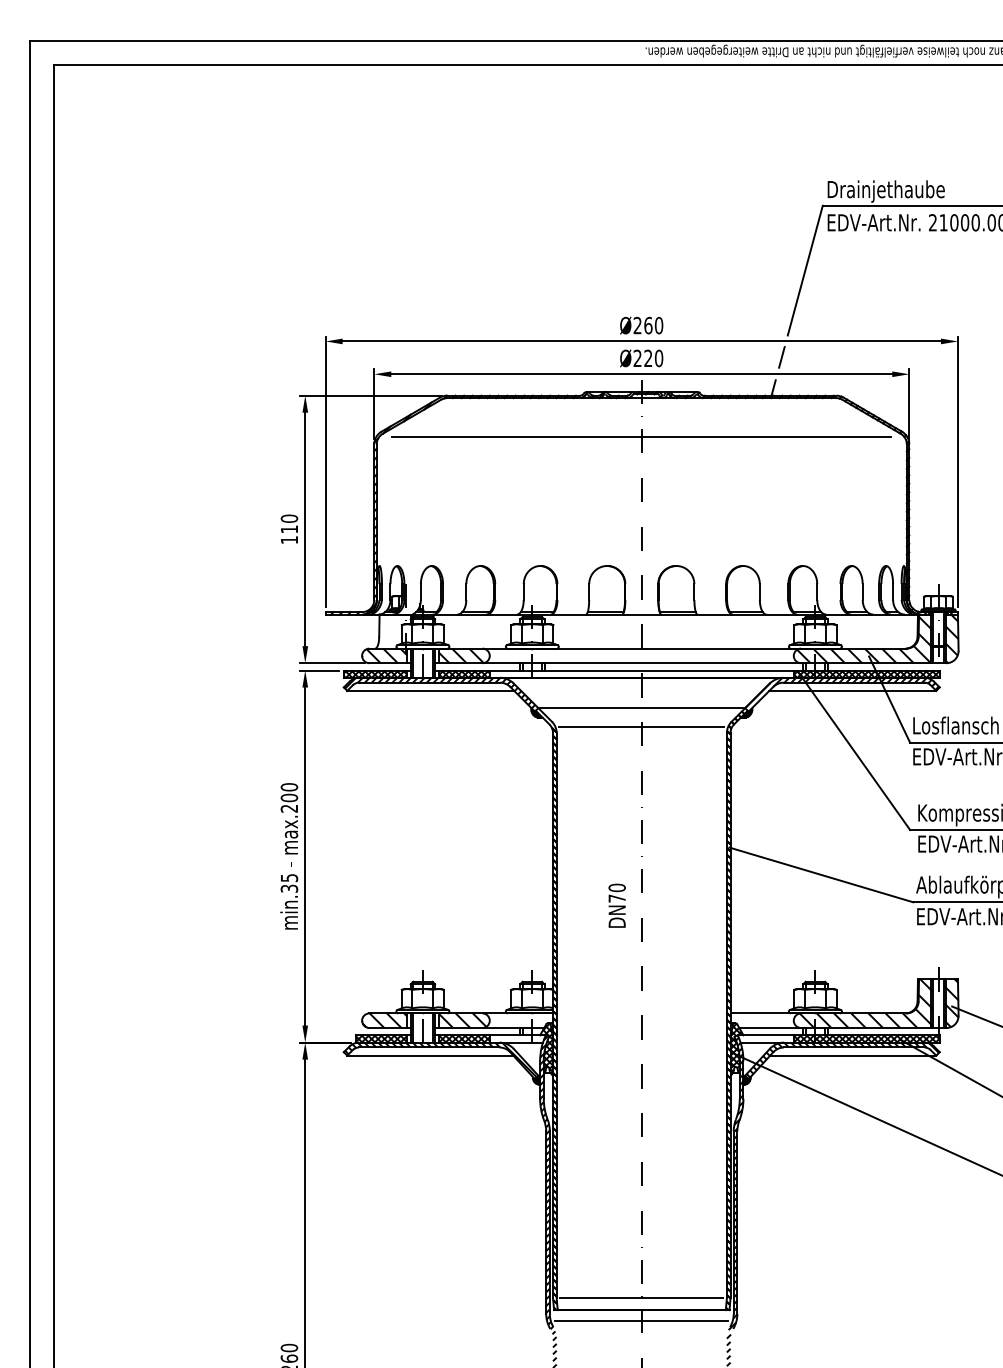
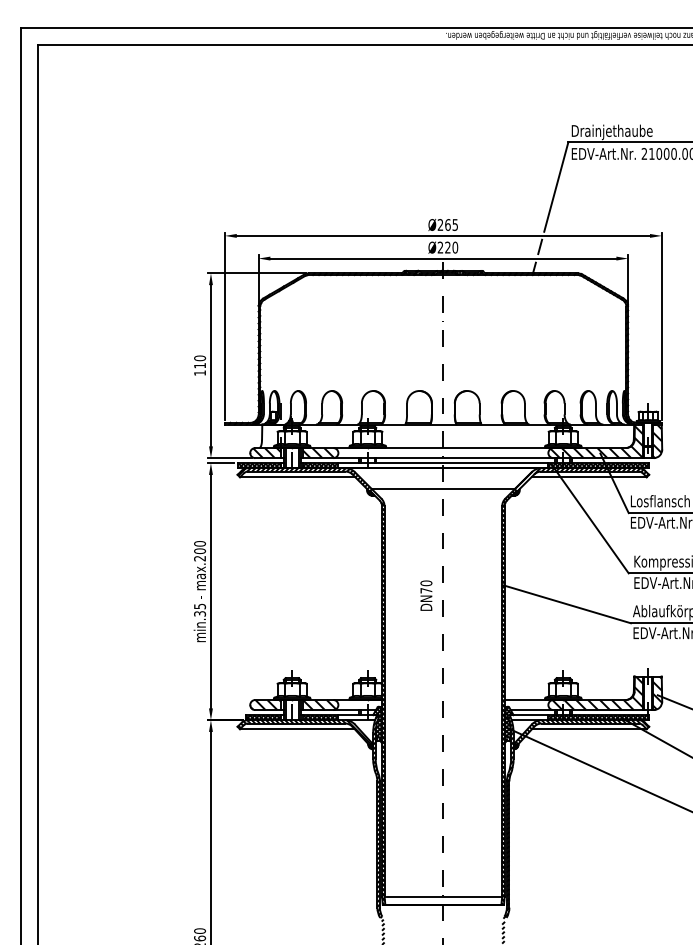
text: (659, 324) -> (455, 224), Ø260 -> Ø265
line: (640, 436) -> (442, 301), removed
line: (641, 727) -> (443, 502), removed
text: (617, 905) -> (426, 595), moved
line: (641, 1321) -> (443, 912), removed

